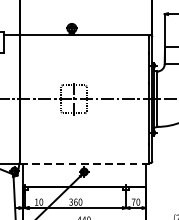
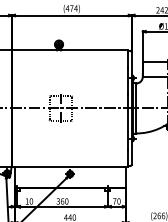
line: (84, 163) -> (70, 166), dashed -> solid

